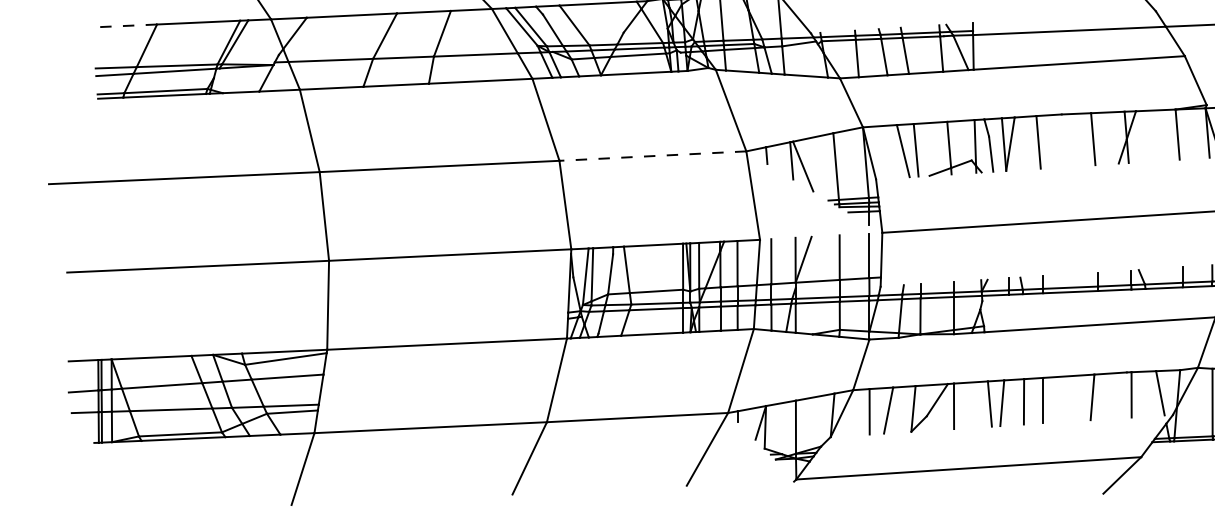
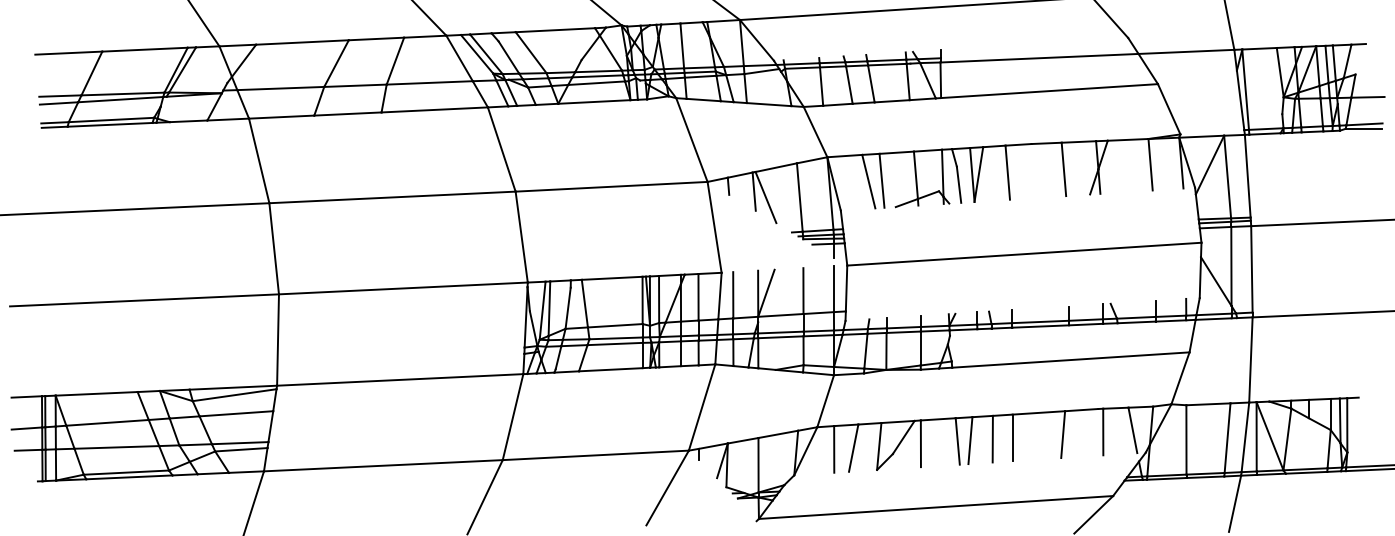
line: (124, 26) -> (68, 53), dashed -> solid
line: (652, 155) -> (611, 186), dashed -> solid

